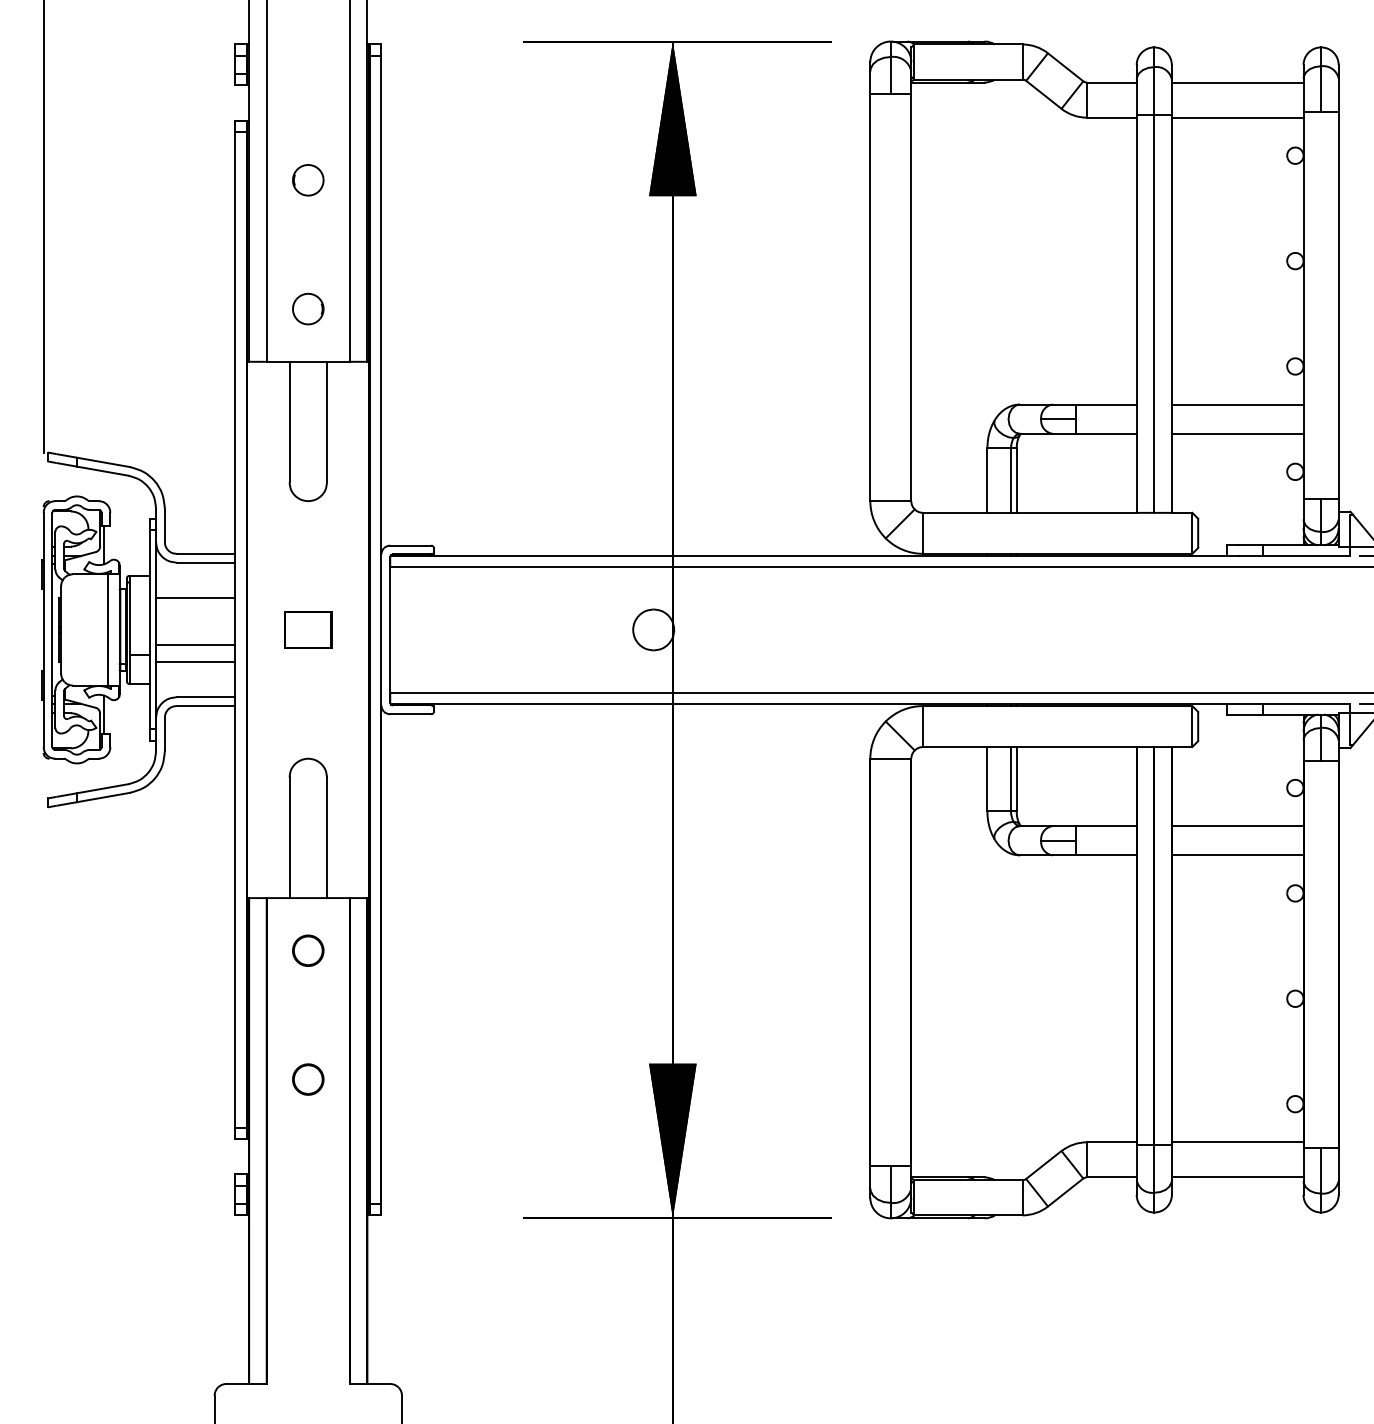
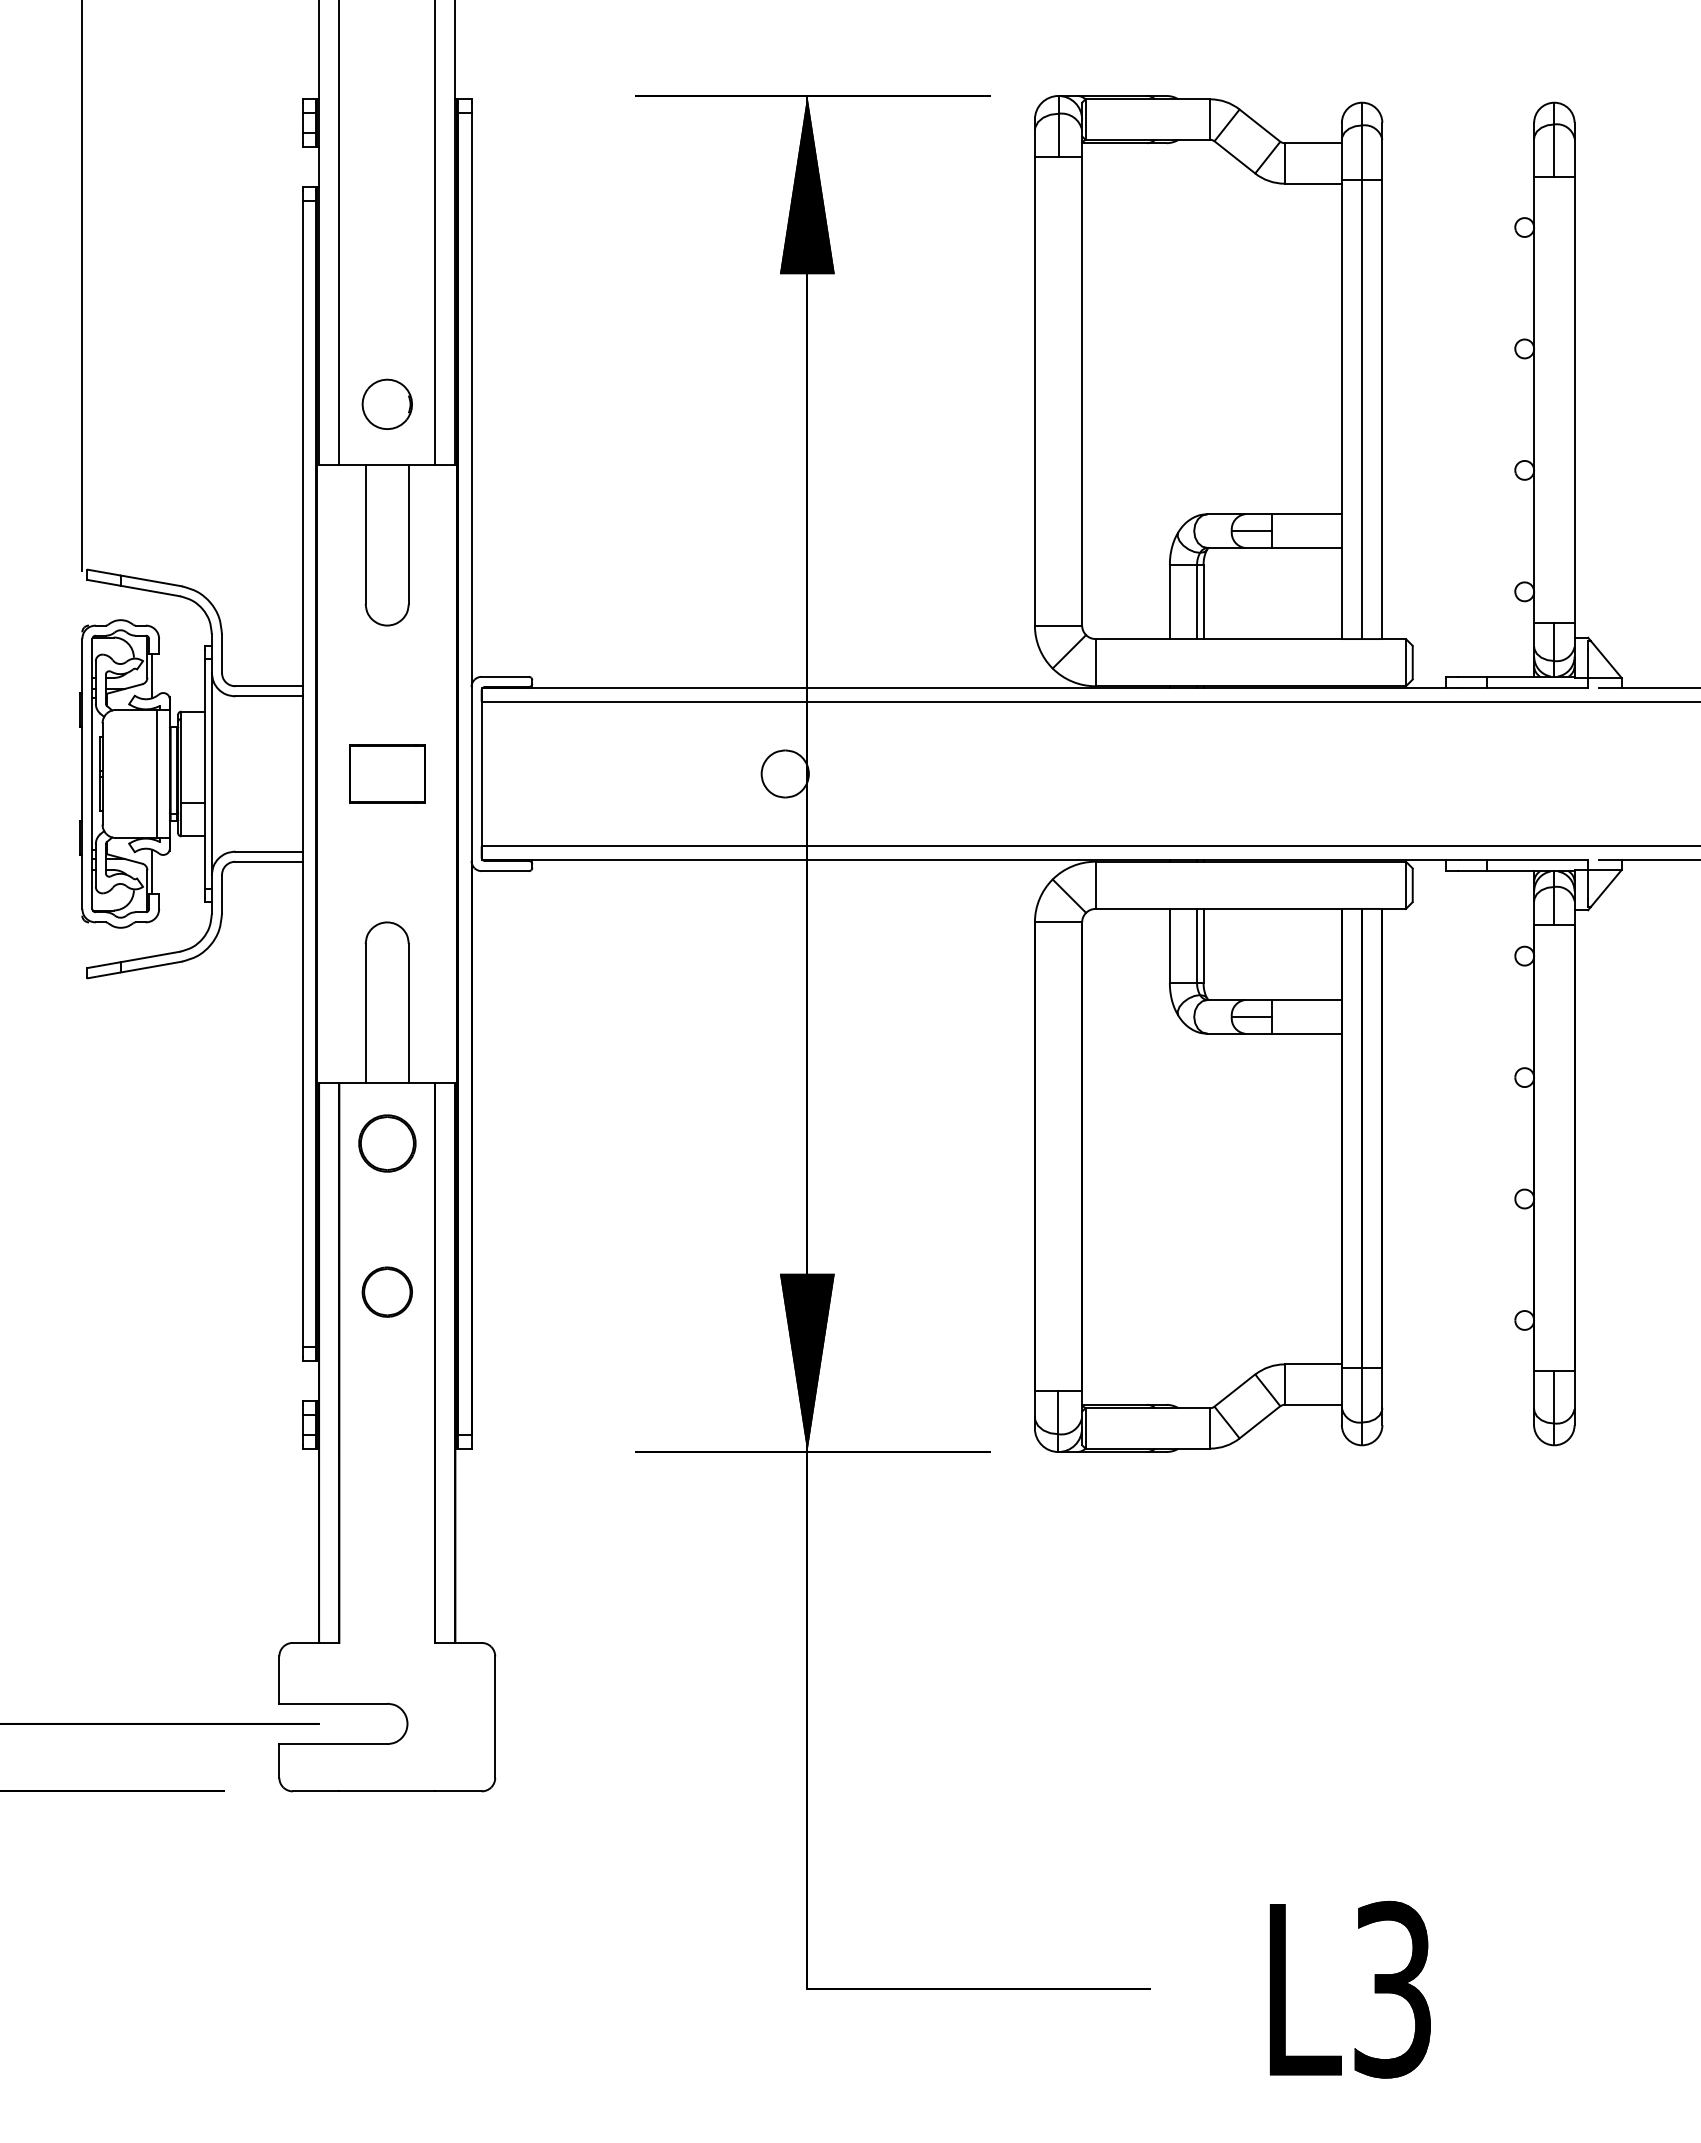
line: (1237, 82) -> (1458, 143), removed
line: (1237, 117) -> (1458, 183), removed
part: (307, 179) -> (386, 255), removed
part: (307, 308) -> (386, 403), size x1.4
line: (1237, 404) -> (1458, 514), removed
line: (1237, 434) -> (1458, 548), removed
line: (194, 597) -> (256, 736), removed
part: (307, 629) -> (386, 773), size x1.4
line: (194, 645) -> (256, 791), removed
line: (194, 662) -> (256, 811), removed
line: (1237, 826) -> (1458, 1000), removed
line: (1237, 855) -> (1458, 1033), removed
part: (307, 950) -> (386, 1143), size x1.6
part: (307, 1079) -> (386, 1291), size x1.4
line: (1237, 1142) -> (1458, 1364), removed
line: (1237, 1177) -> (1458, 1404), removed

